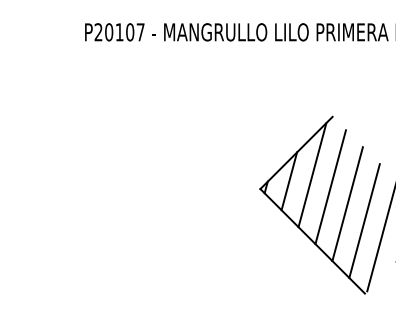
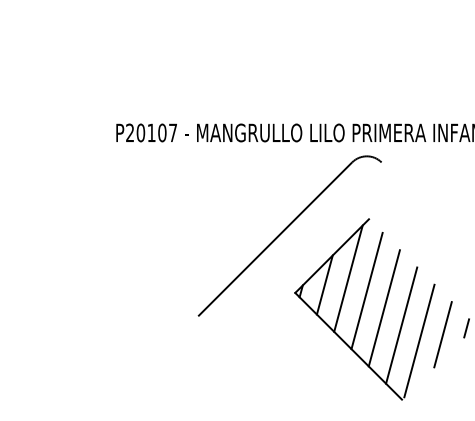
part: (250, 127) -> (285, 230), added

